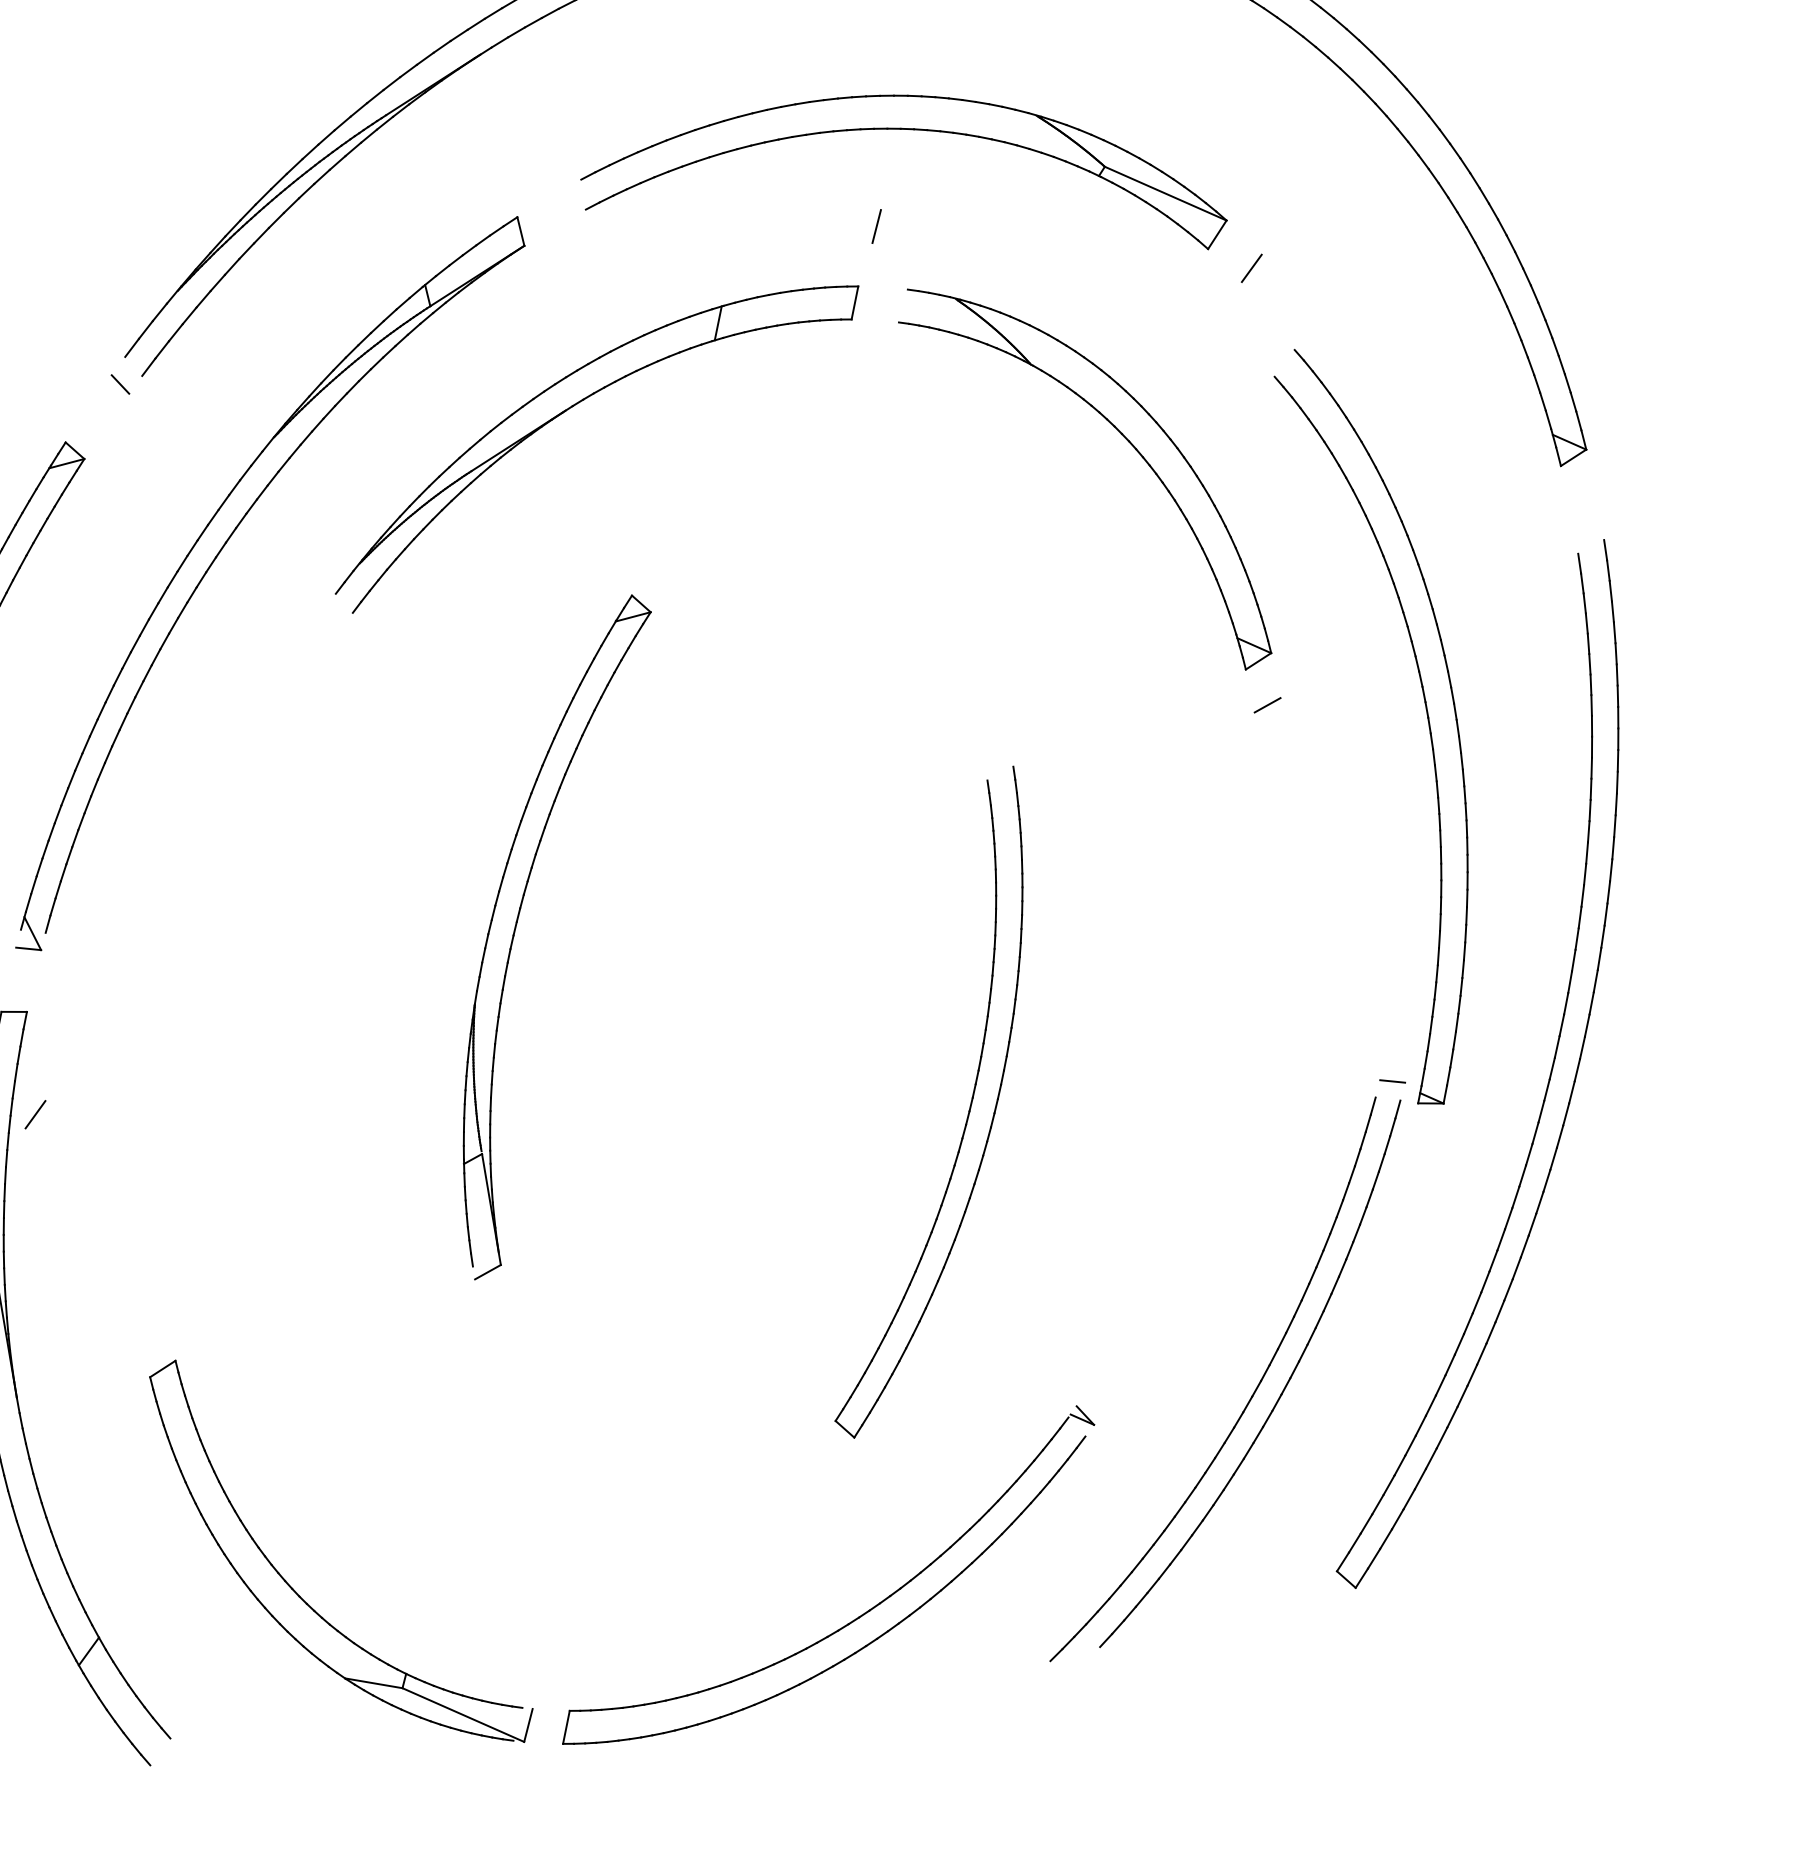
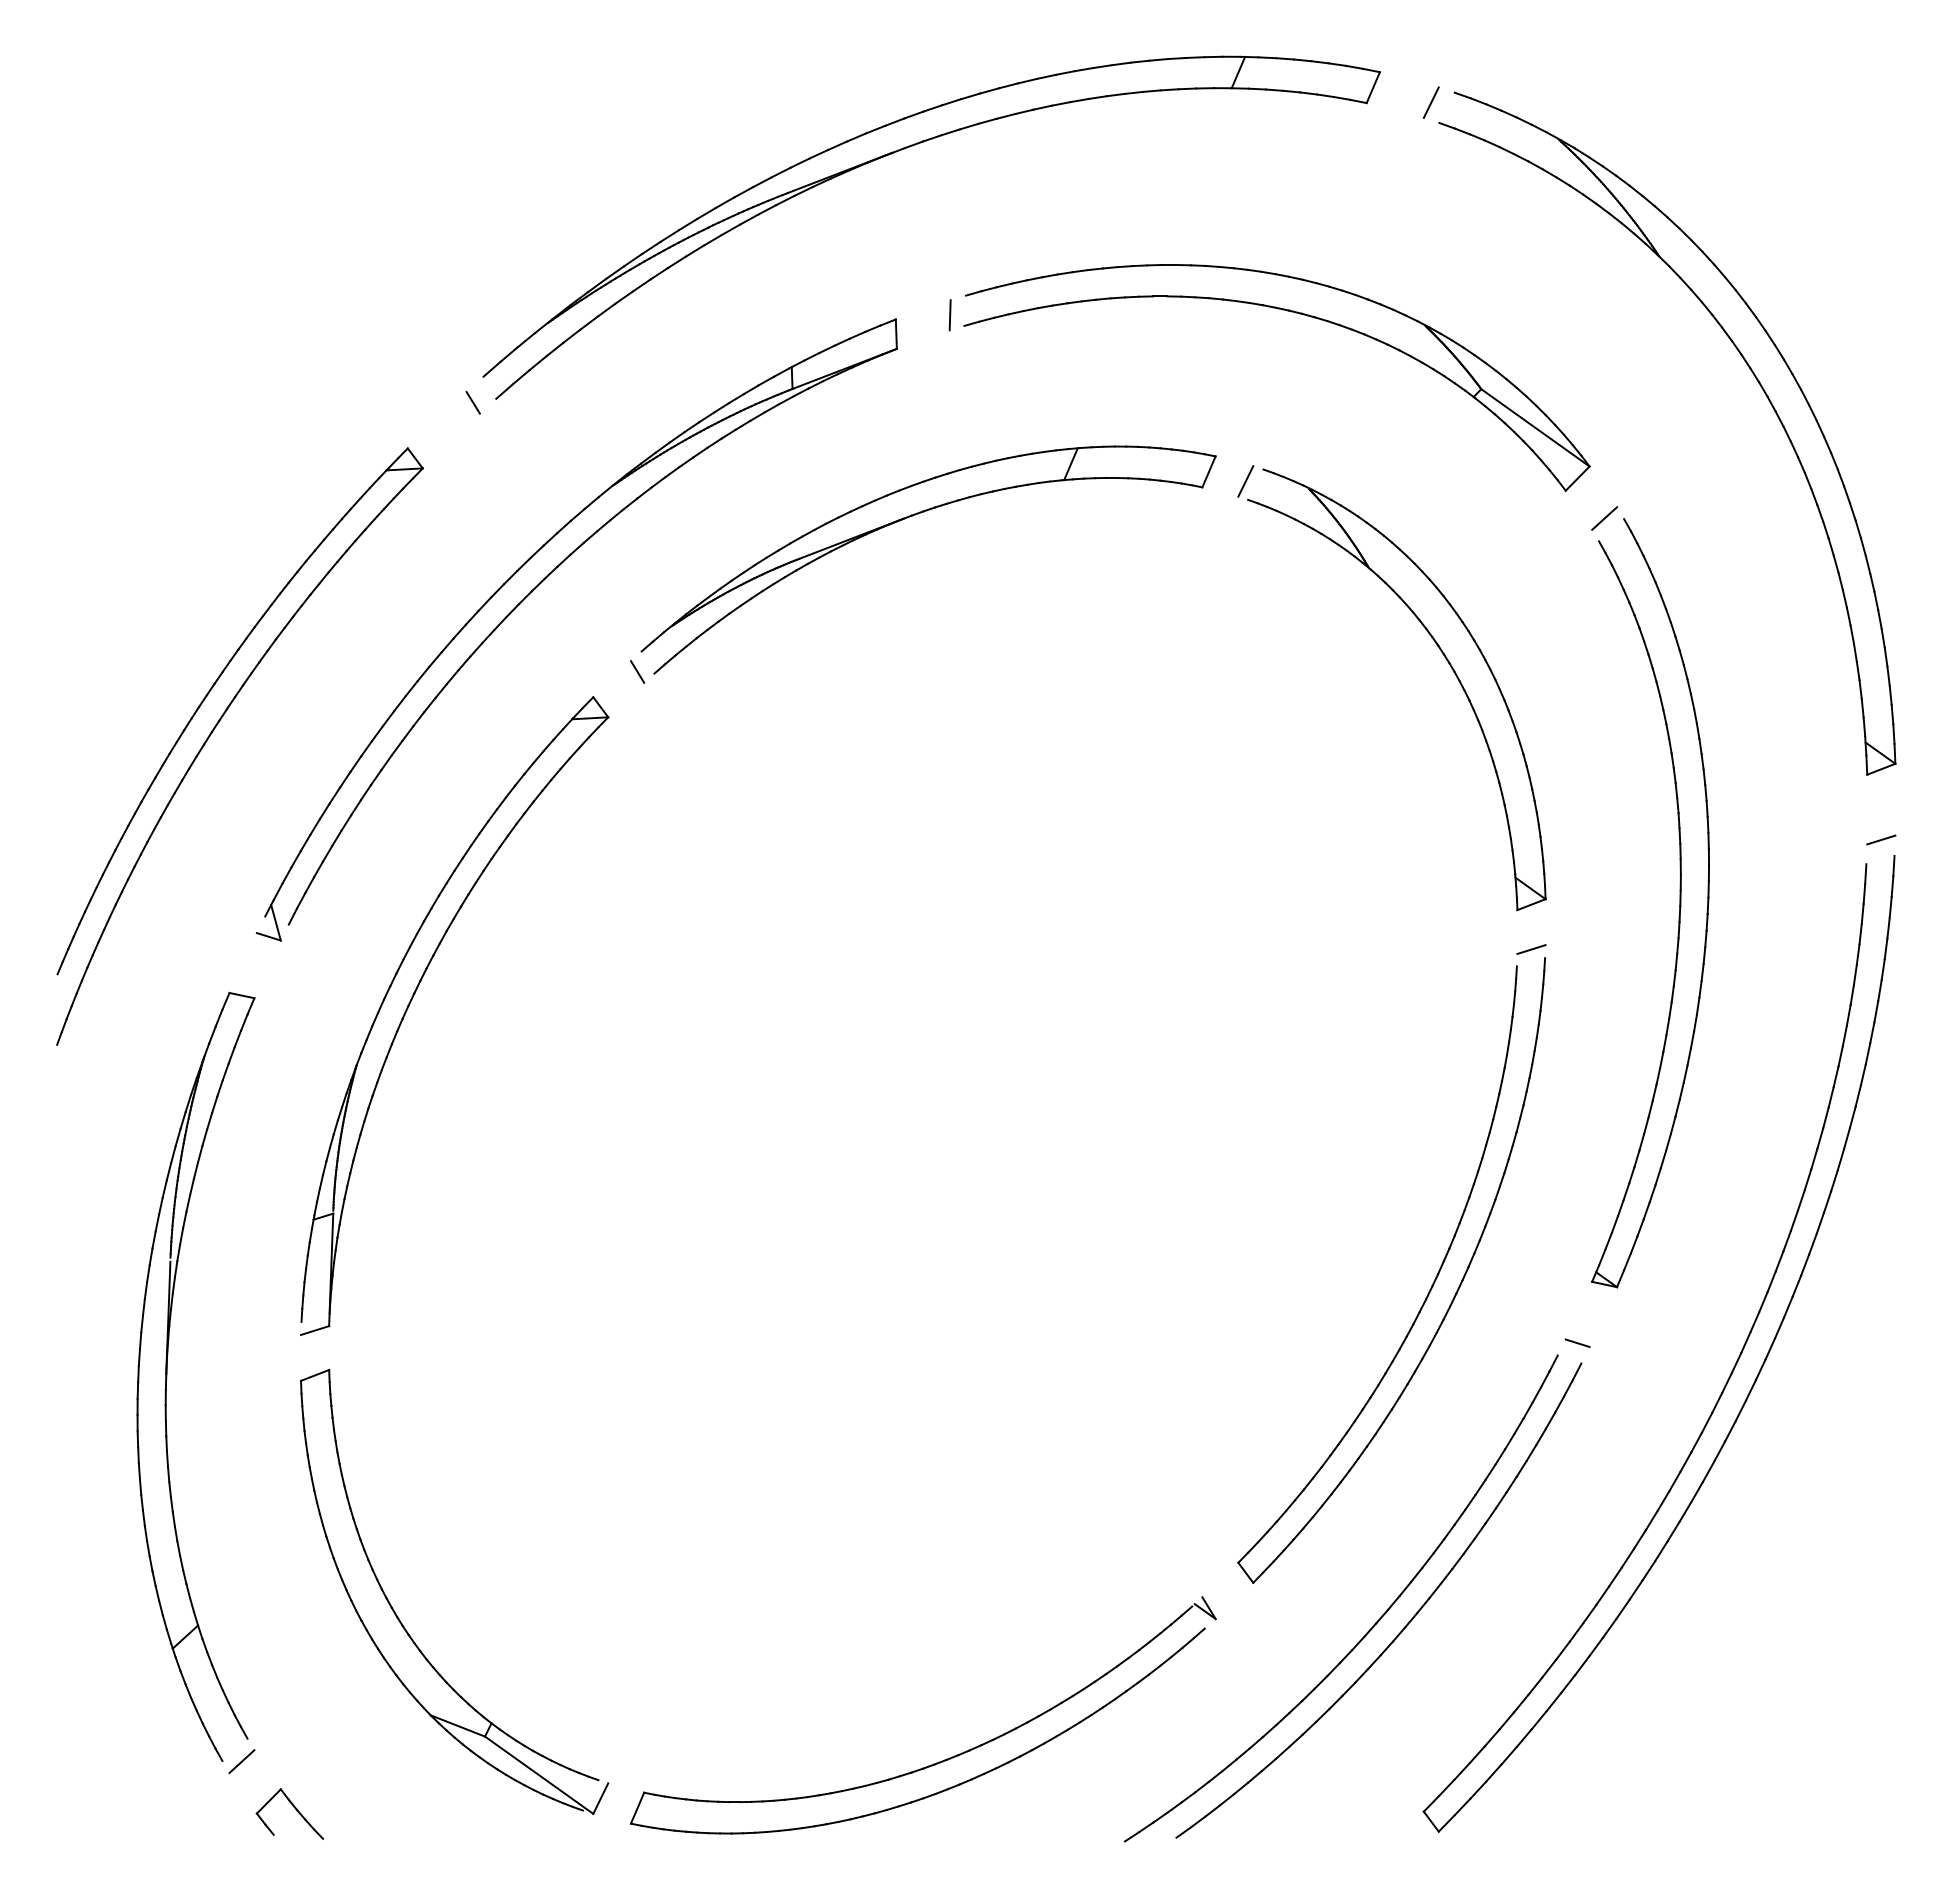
line: (569, 202) -> (949, 315), added
line: (876, 226) -> (1245, 481), moved
line: (1588, 526) -> (1881, 839), added
line: (335, 614) -> (637, 671), added
part: (1426, 715) -> (1679, 903), moved
part: (517, 923) -> (414, 995), moved
line: (35, 1114) -> (241, 1761), moved
part: (967, 1114) -> (1429, 1289), moved
part: (230, 1797) -> (294, 1808), added

